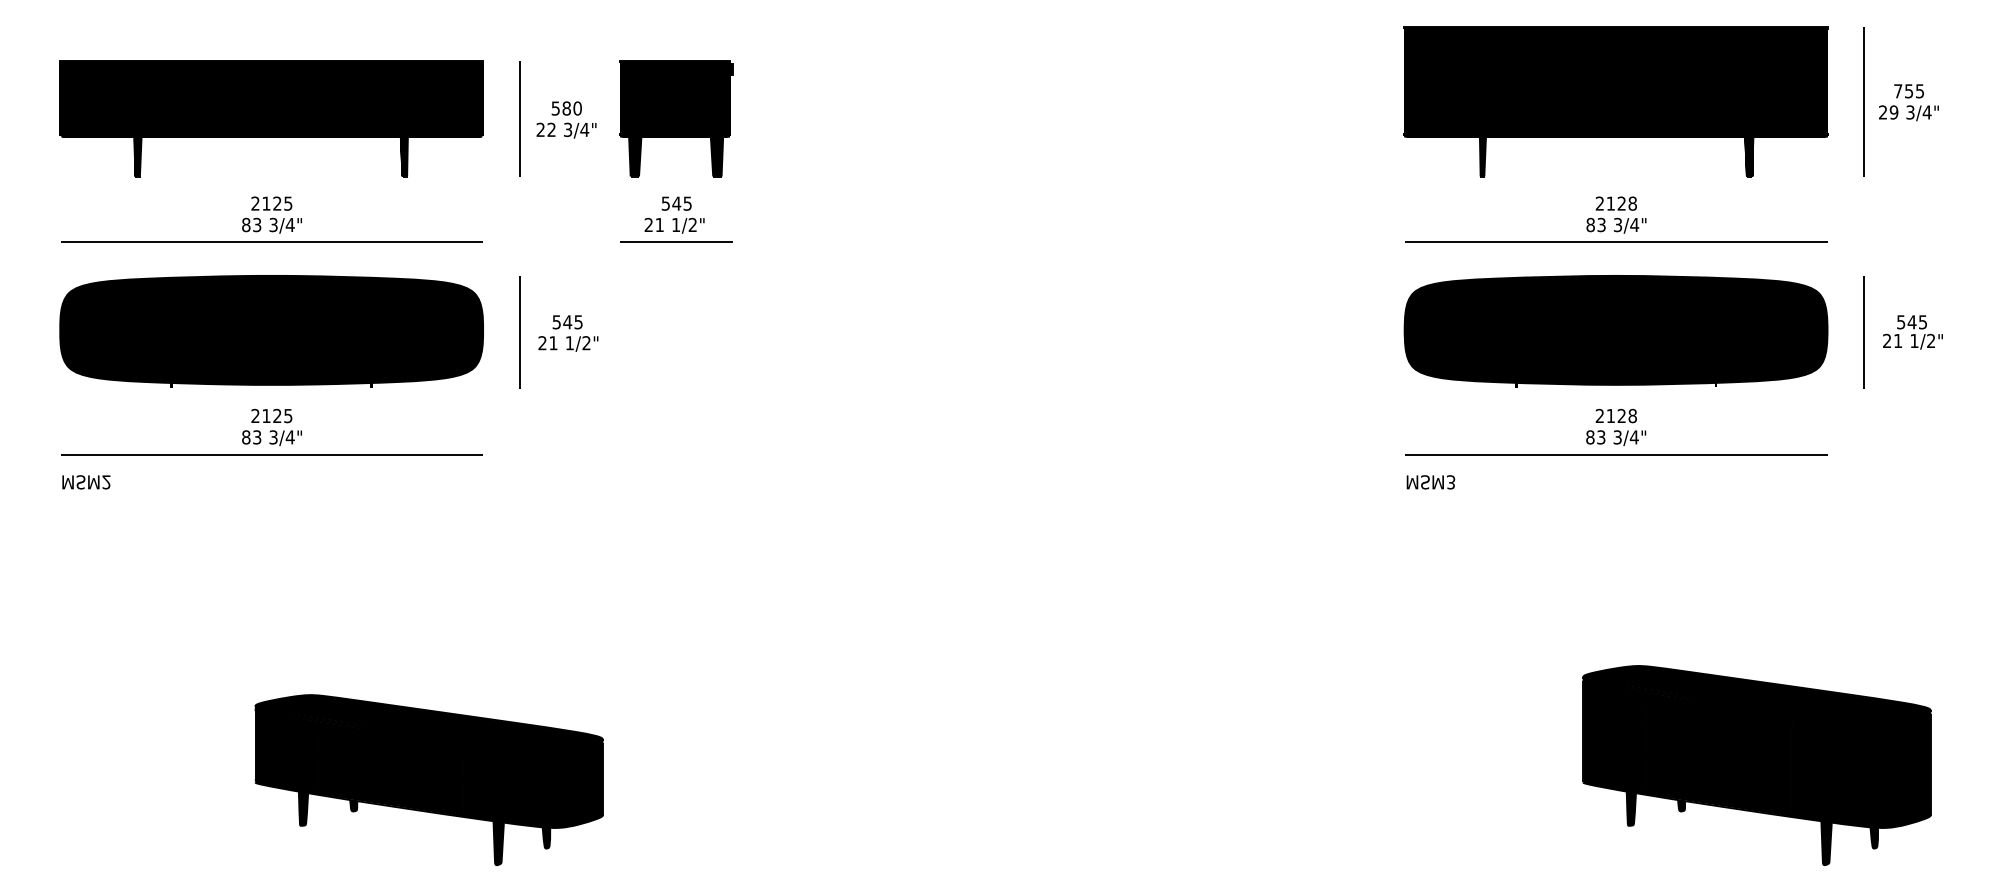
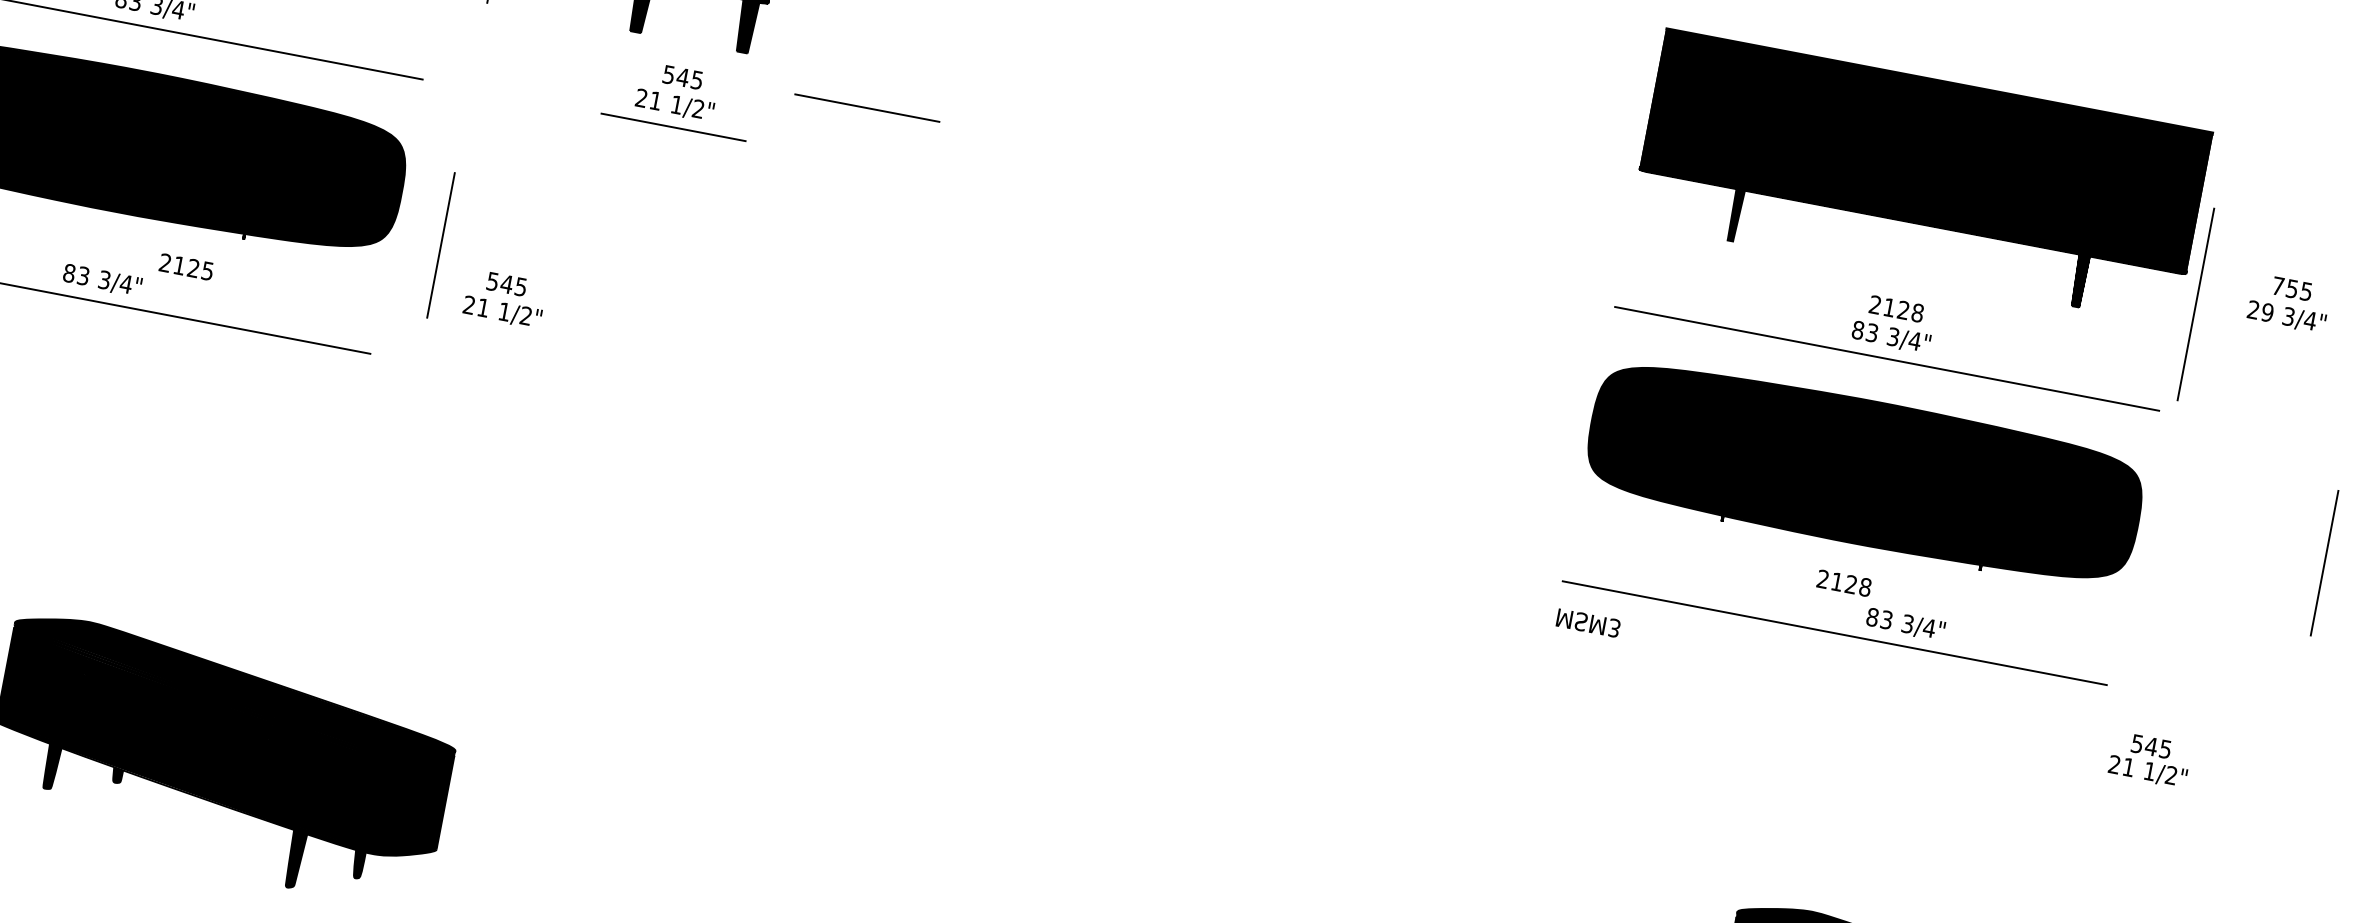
line: (1863, 101) -> (2194, 304), moved
text: (1908, 102) -> (2288, 303), moved
line: (818, 199) -> (867, 107), added
line: (519, 332) -> (440, 245), moved
line: (1863, 332) -> (2323, 562), moved
text: (1912, 332) -> (2149, 759), moved
text: (568, 333) -> (505, 299), moved
text: (271, 415) -> (186, 266), moved
text: (1616, 438) -> (1906, 625), moved

